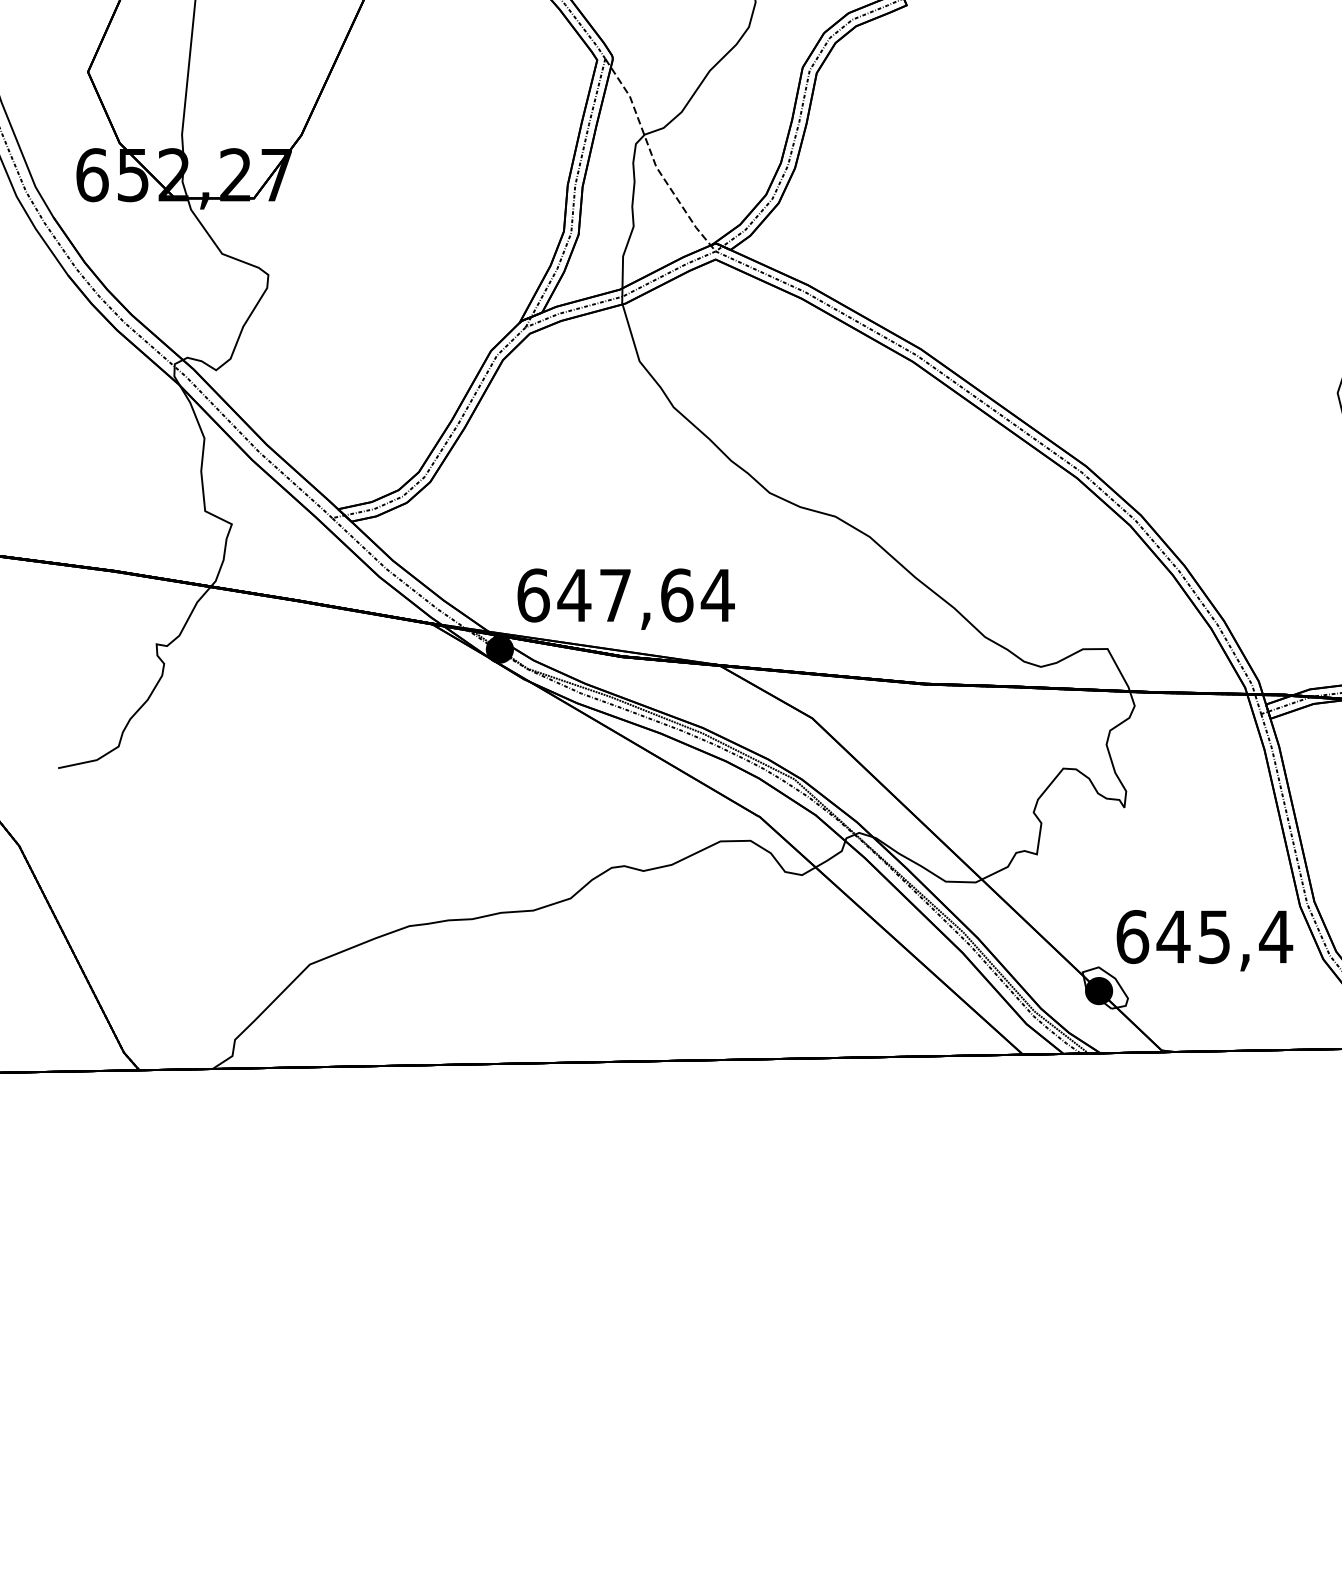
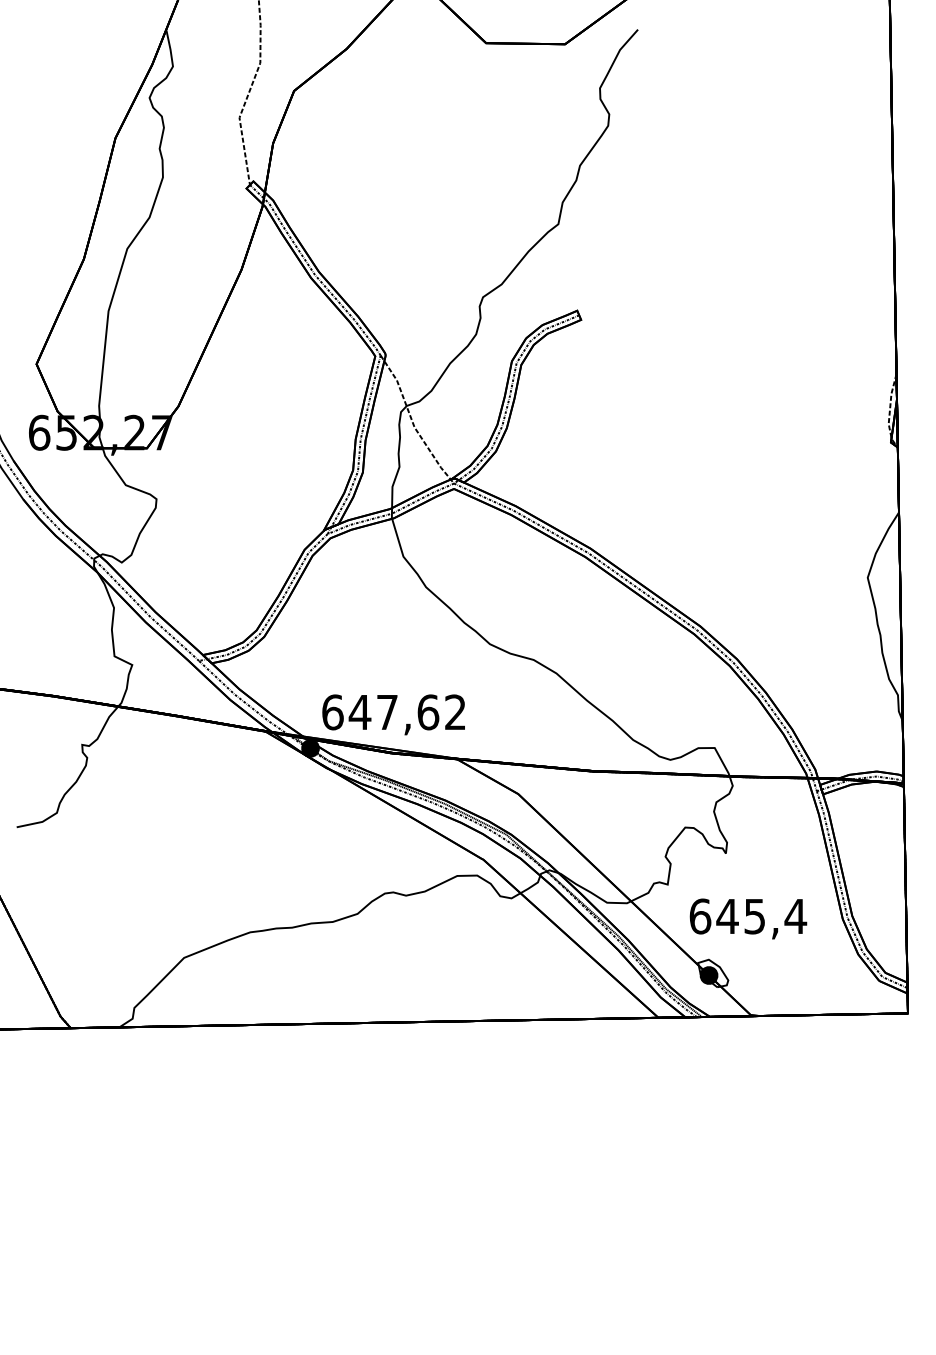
text: (717, 594) -> (455, 711), 647,64 -> 647,62
text: (1204, 939) -> (748, 918), moved

